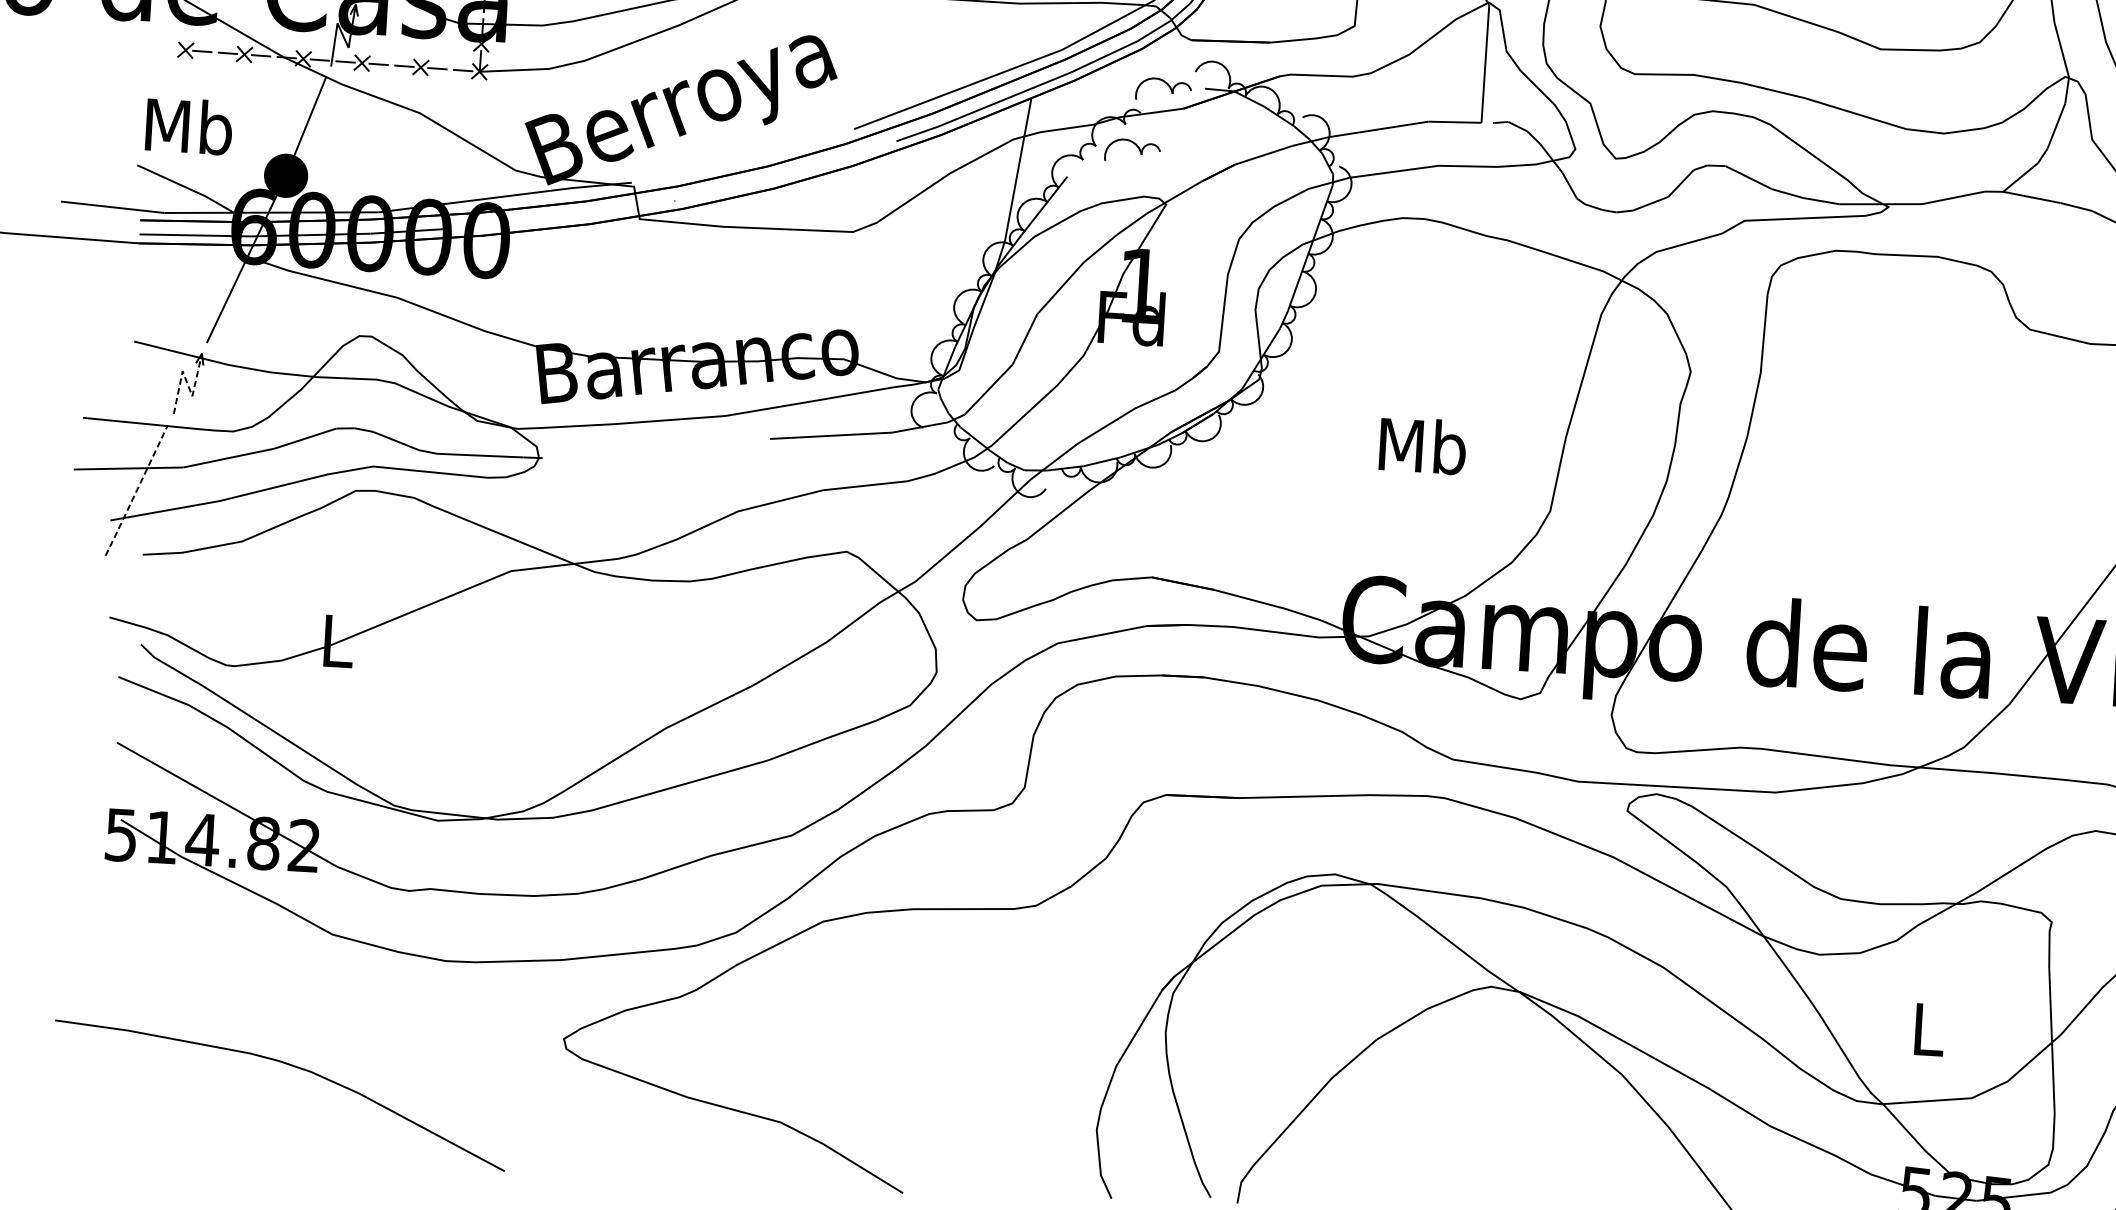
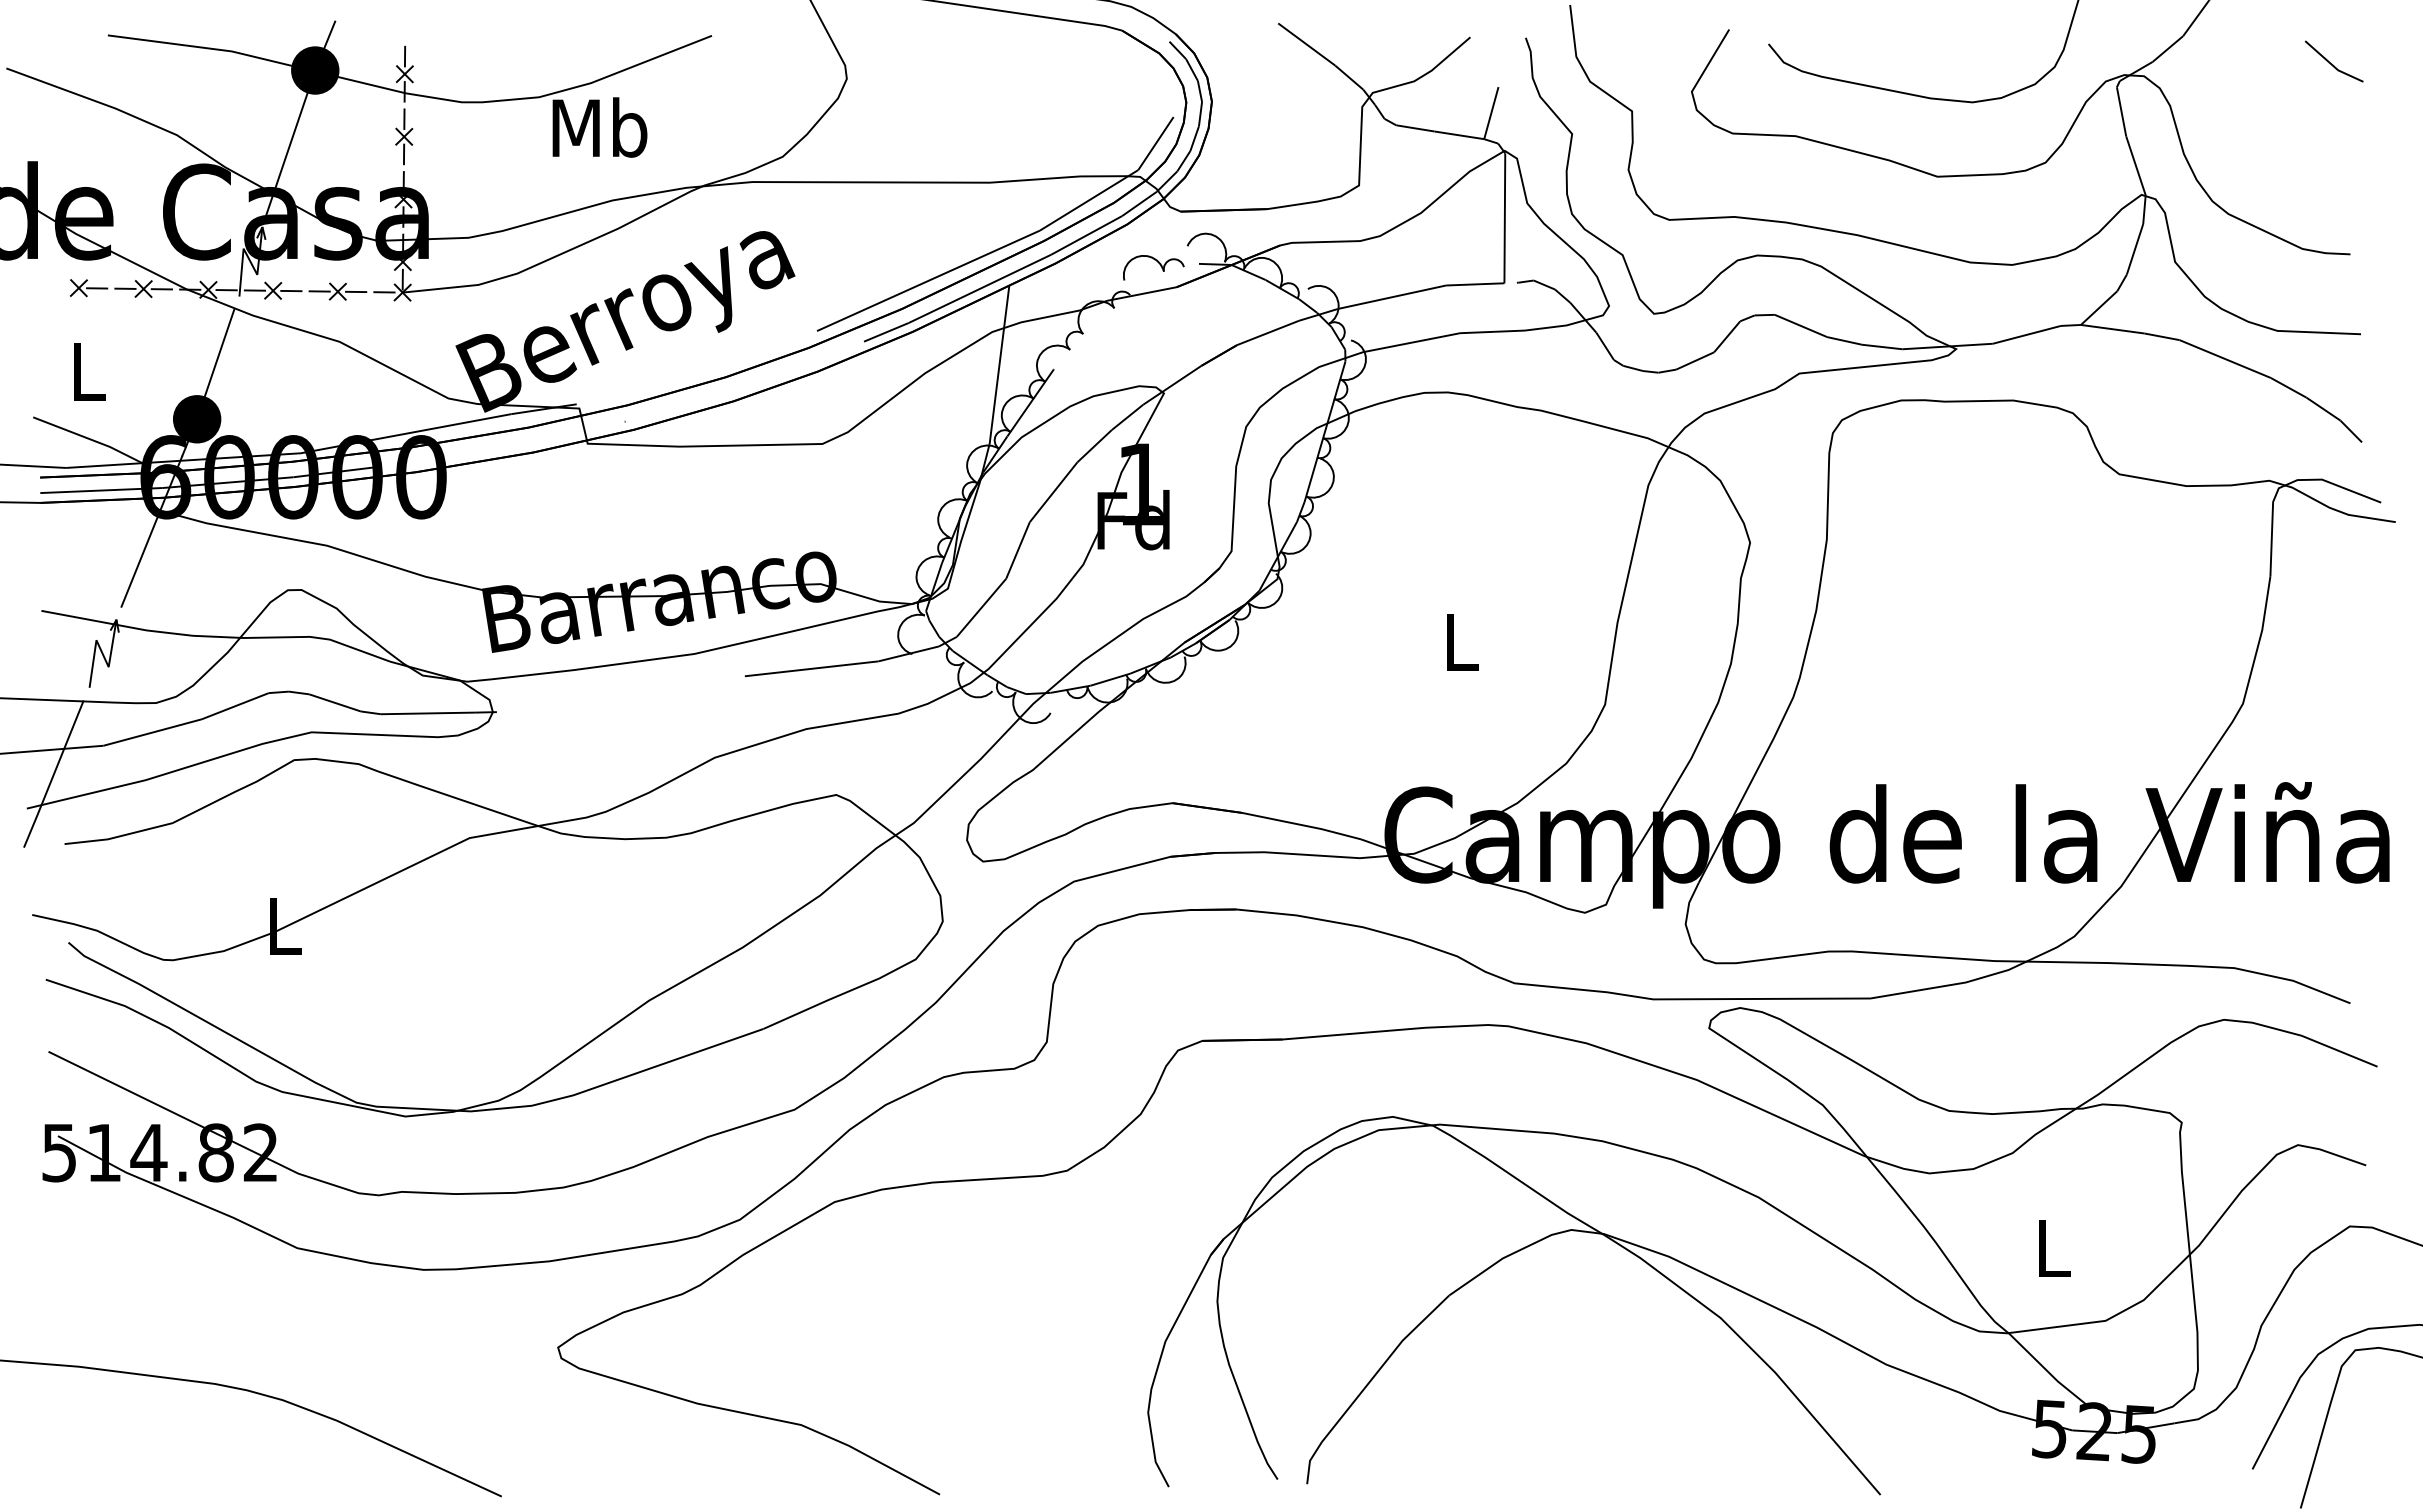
text: (189, 126) -> (87, 371), Mb -> L
part: (1136, 146) -> (1127, 331), removed
line: (187, 383) -> (102, 653), dashed -> solid
text: (1423, 446) -> (1461, 641), Mb -> L
line: (136, 490) -> (53, 774), dashed -> solid

